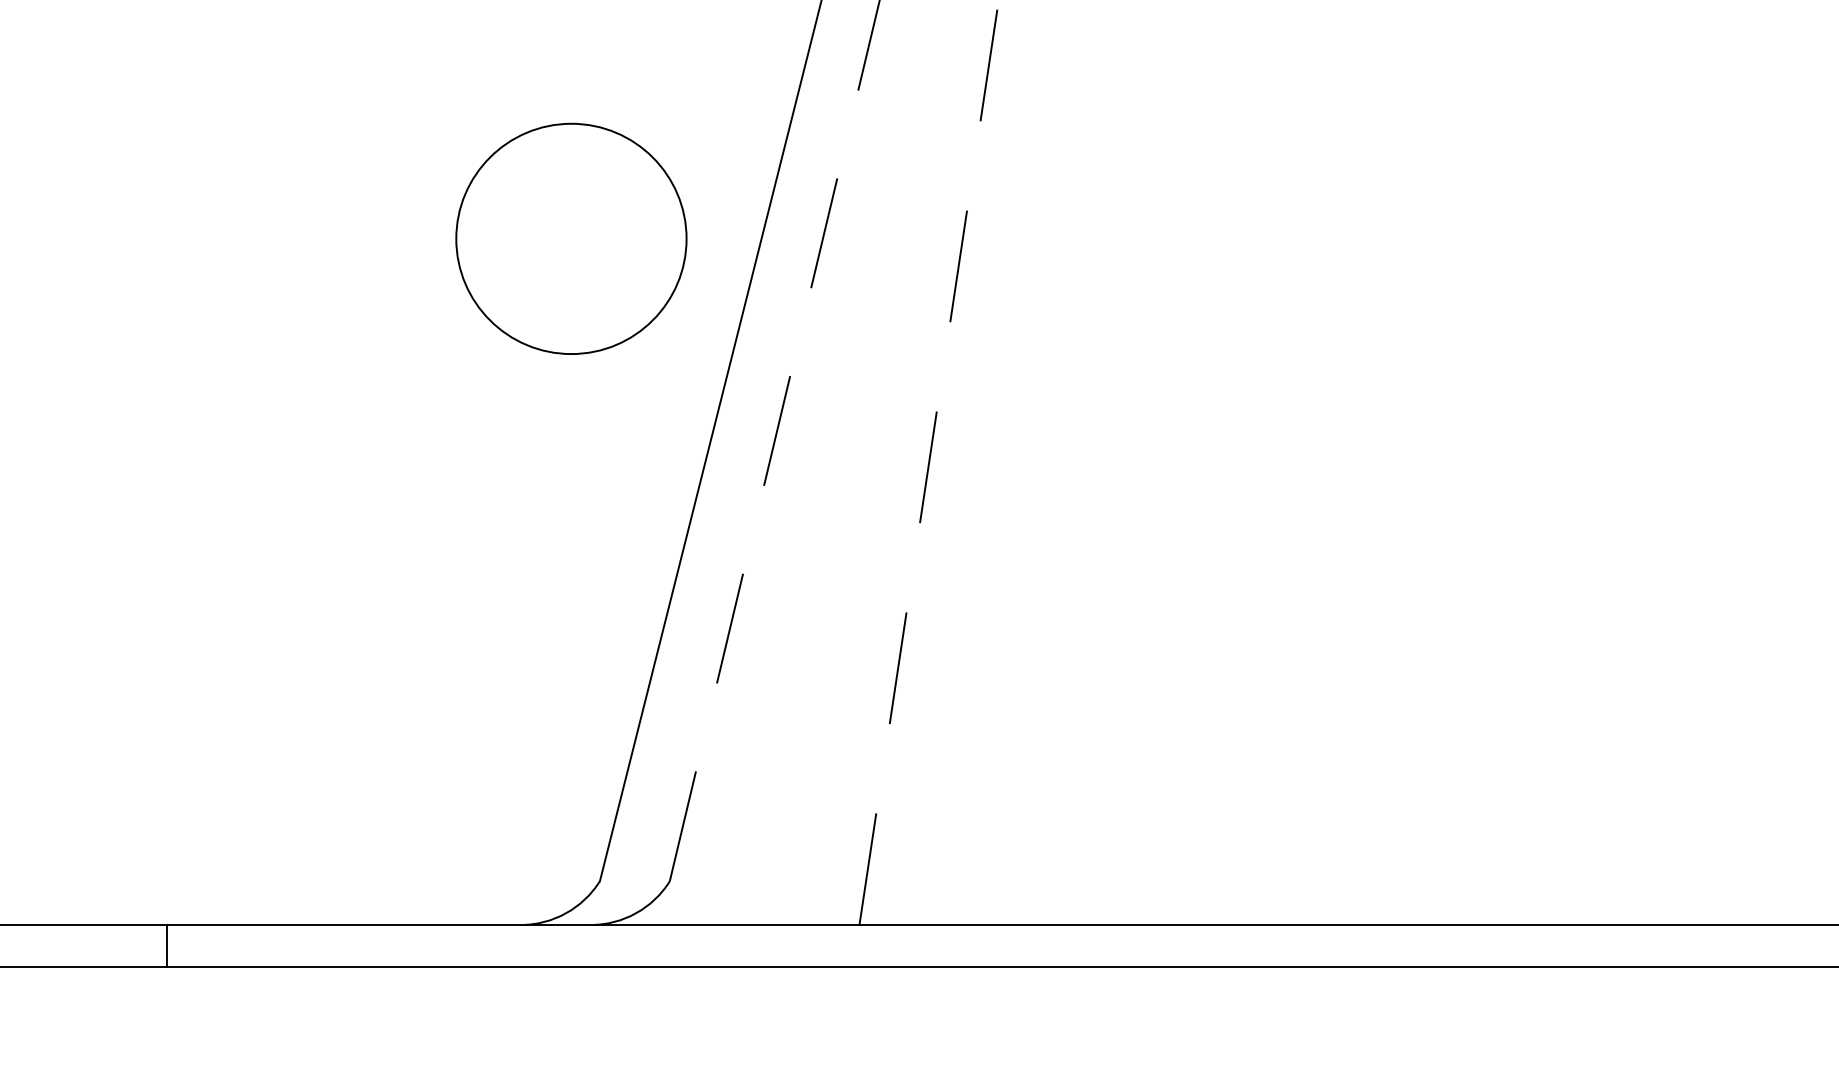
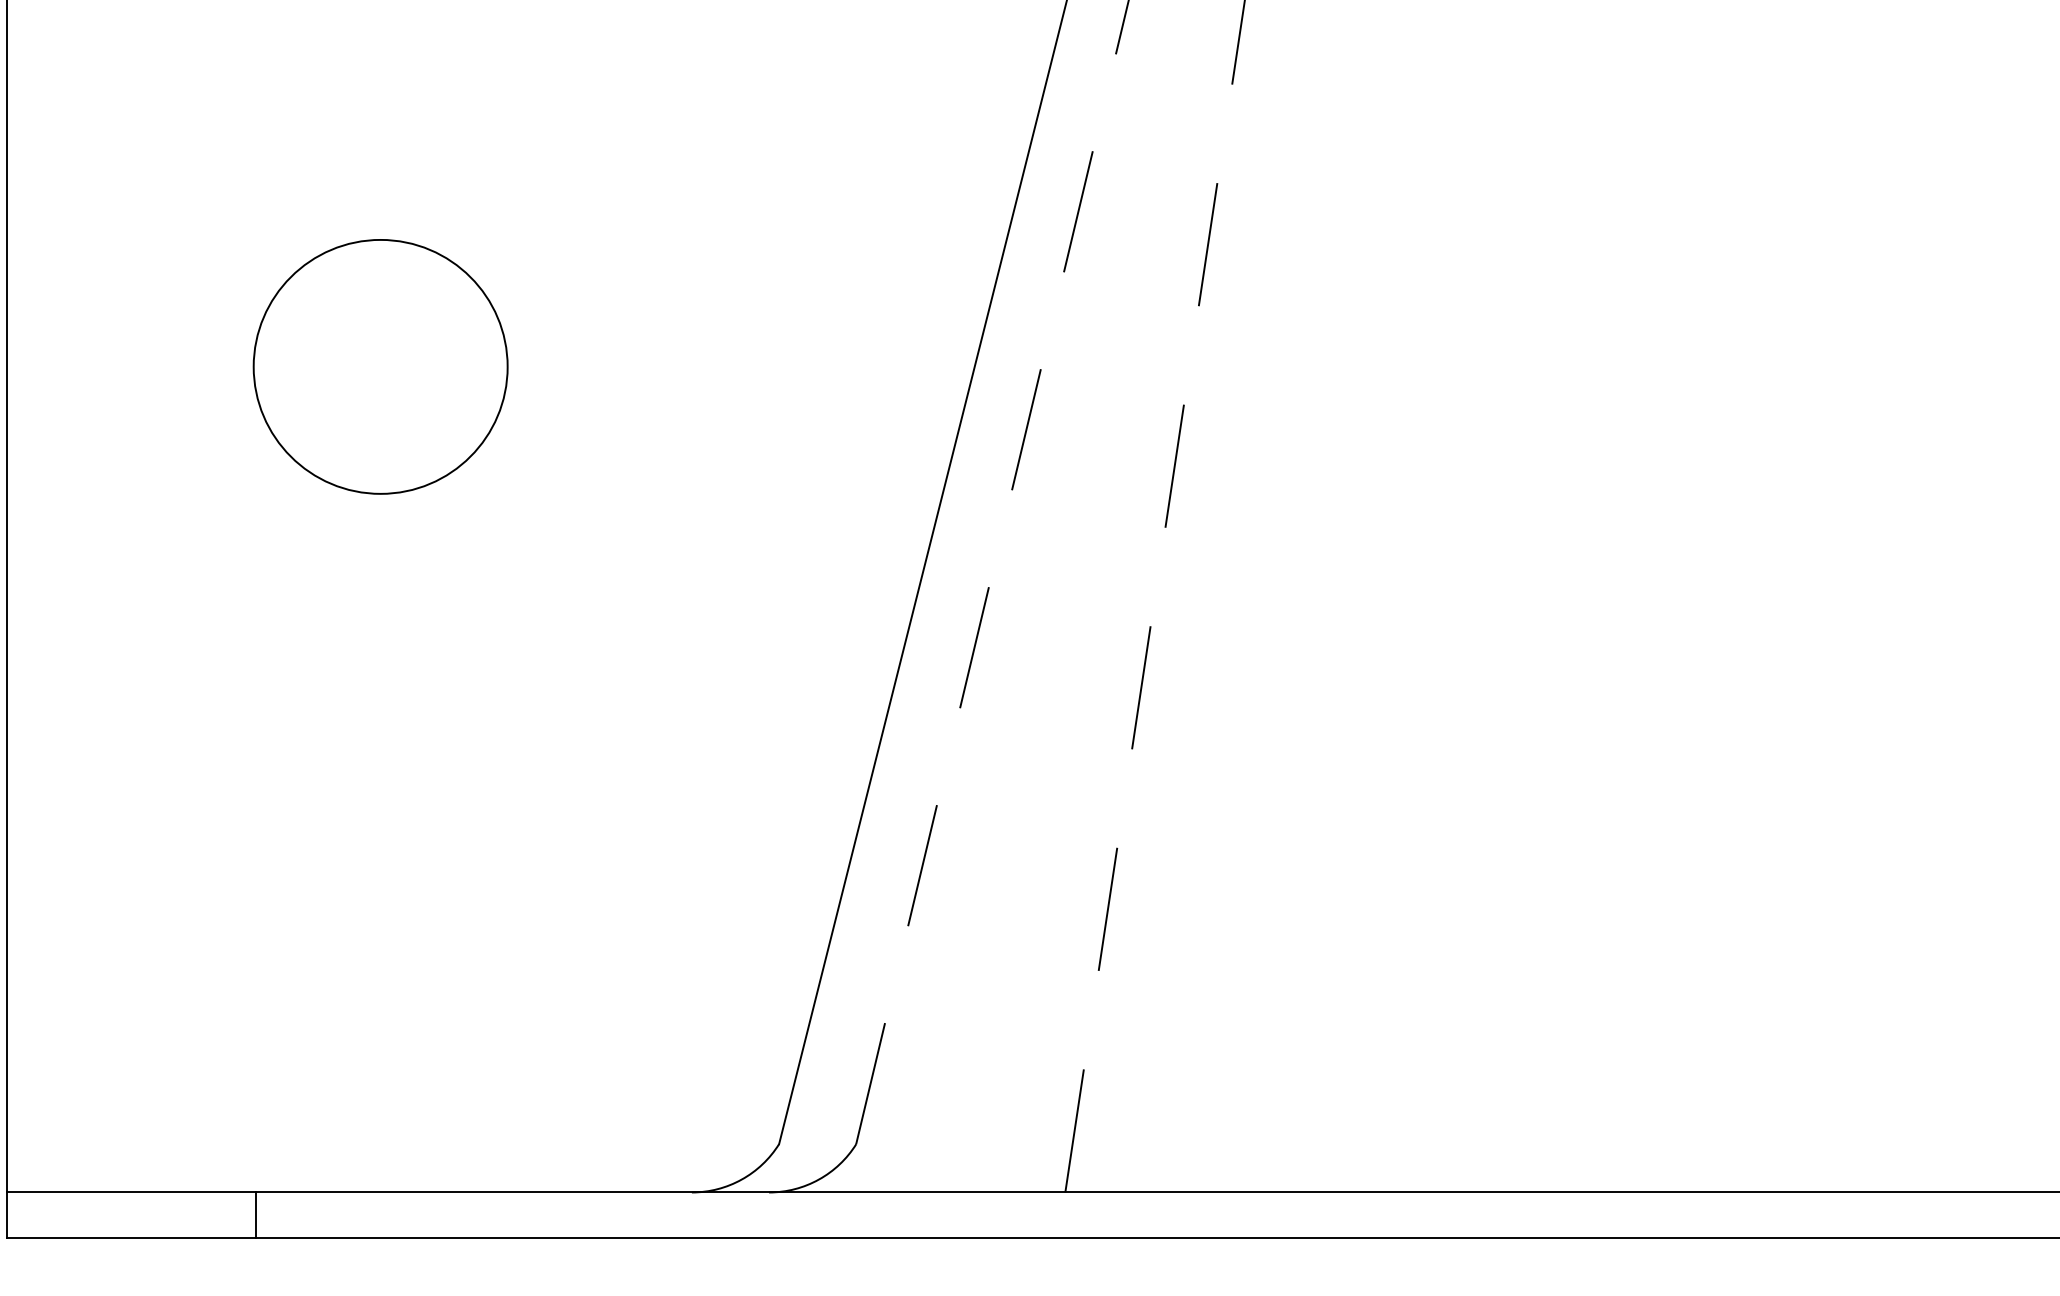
circle: (571, 238) -> (380, 366), moved
line: (167, 945) -> (256, 1215), moved

